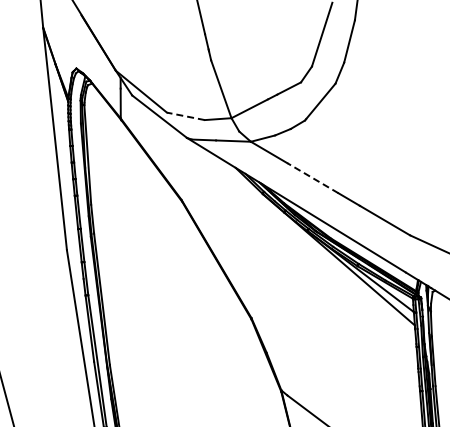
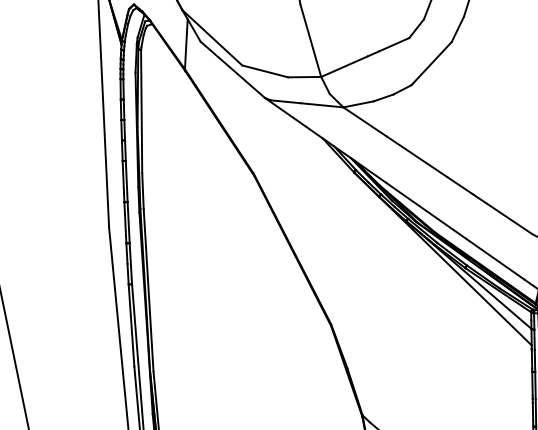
line: (185, 116) -> (264, 71), dashed -> solid
line: (312, 178) -> (416, 157), dashed -> solid

